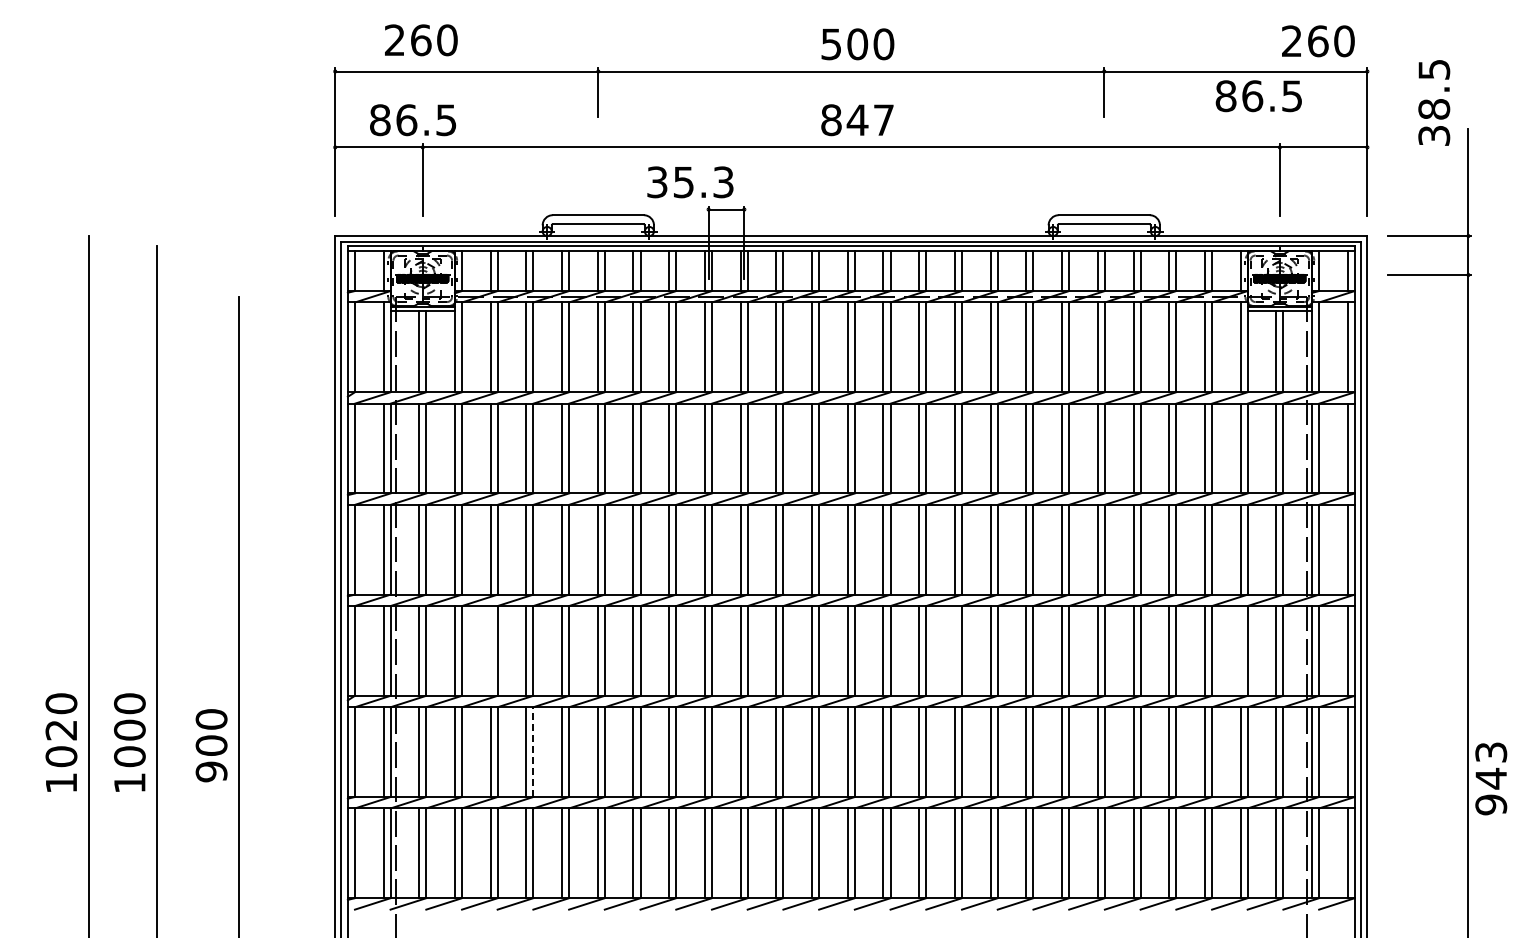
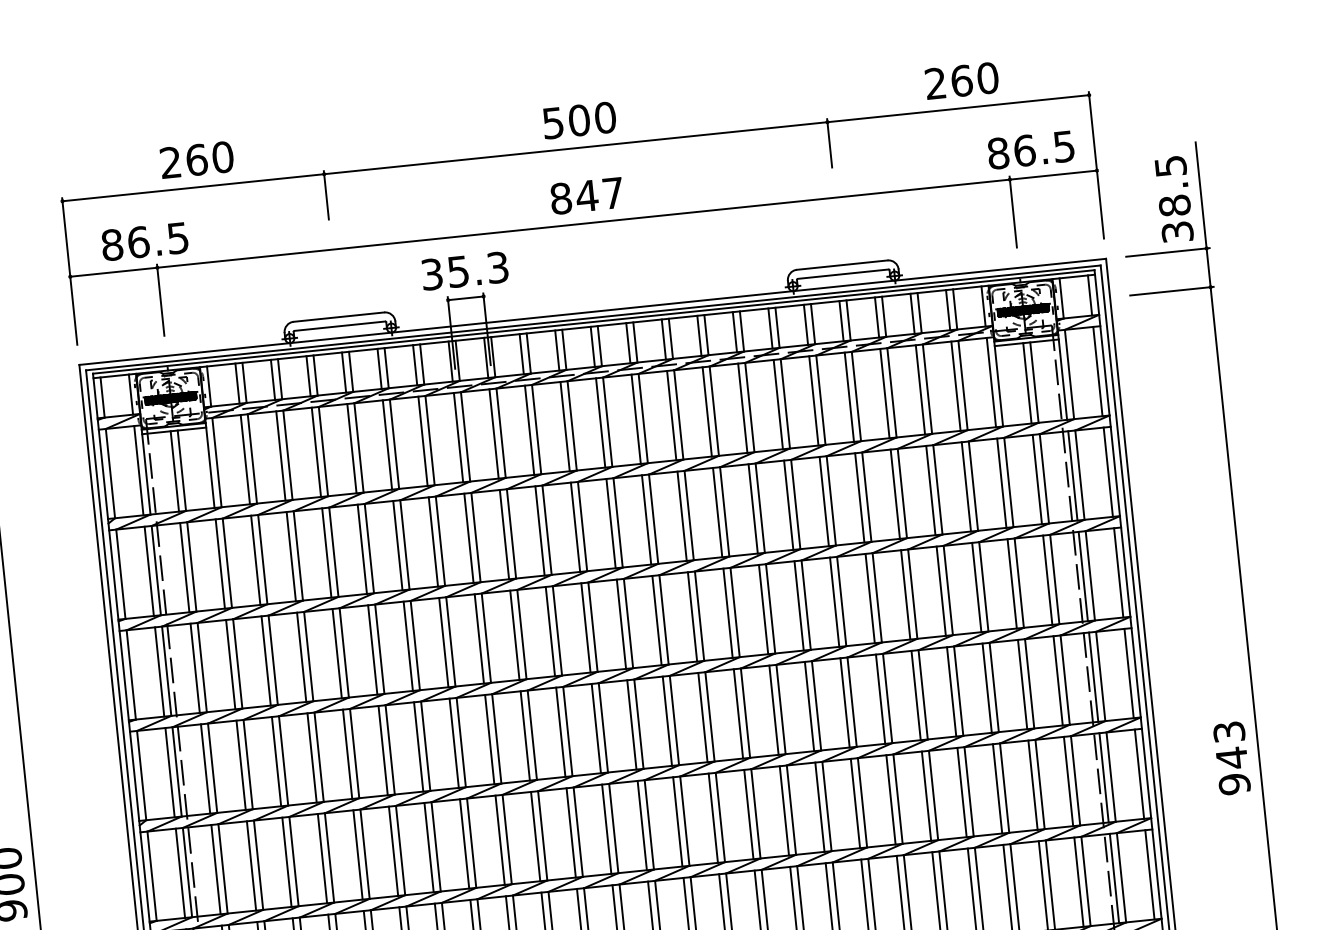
text: (421, 40) -> (197, 160), moved
text: (1318, 41) -> (962, 81), moved
text: (1258, 96) -> (1030, 150), moved
text: (1434, 102) -> (1174, 198), moved
text: (690, 182) -> (465, 271), moved
line: (490, 650) -> (276, 761), added
line: (954, 650) -> (737, 713), added
line: (1240, 650) -> (1022, 684), added
line: (533, 752) -> (329, 858), dashed -> solid
text: (1491, 778) -> (1232, 757), moved

